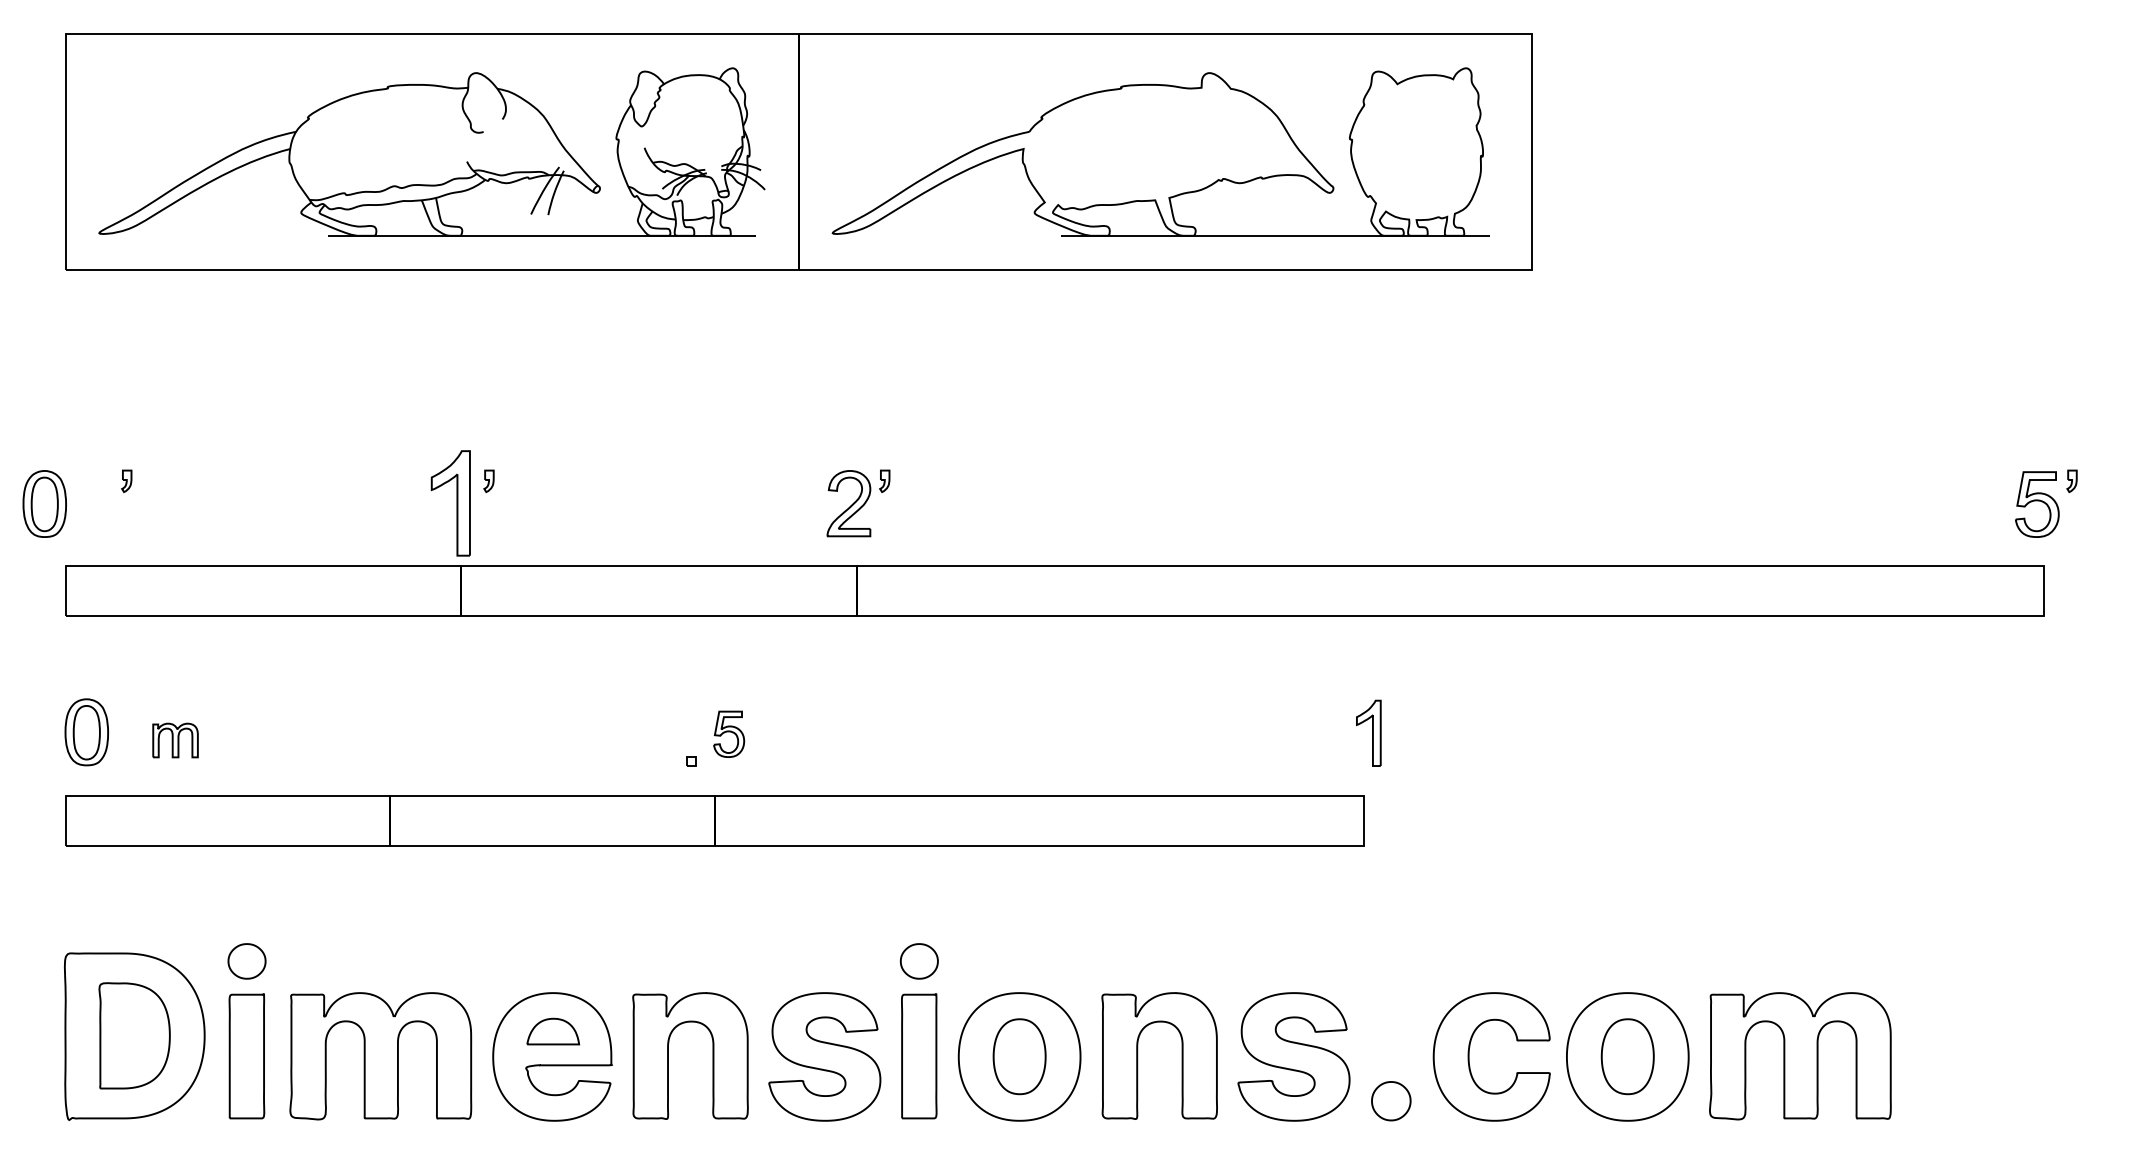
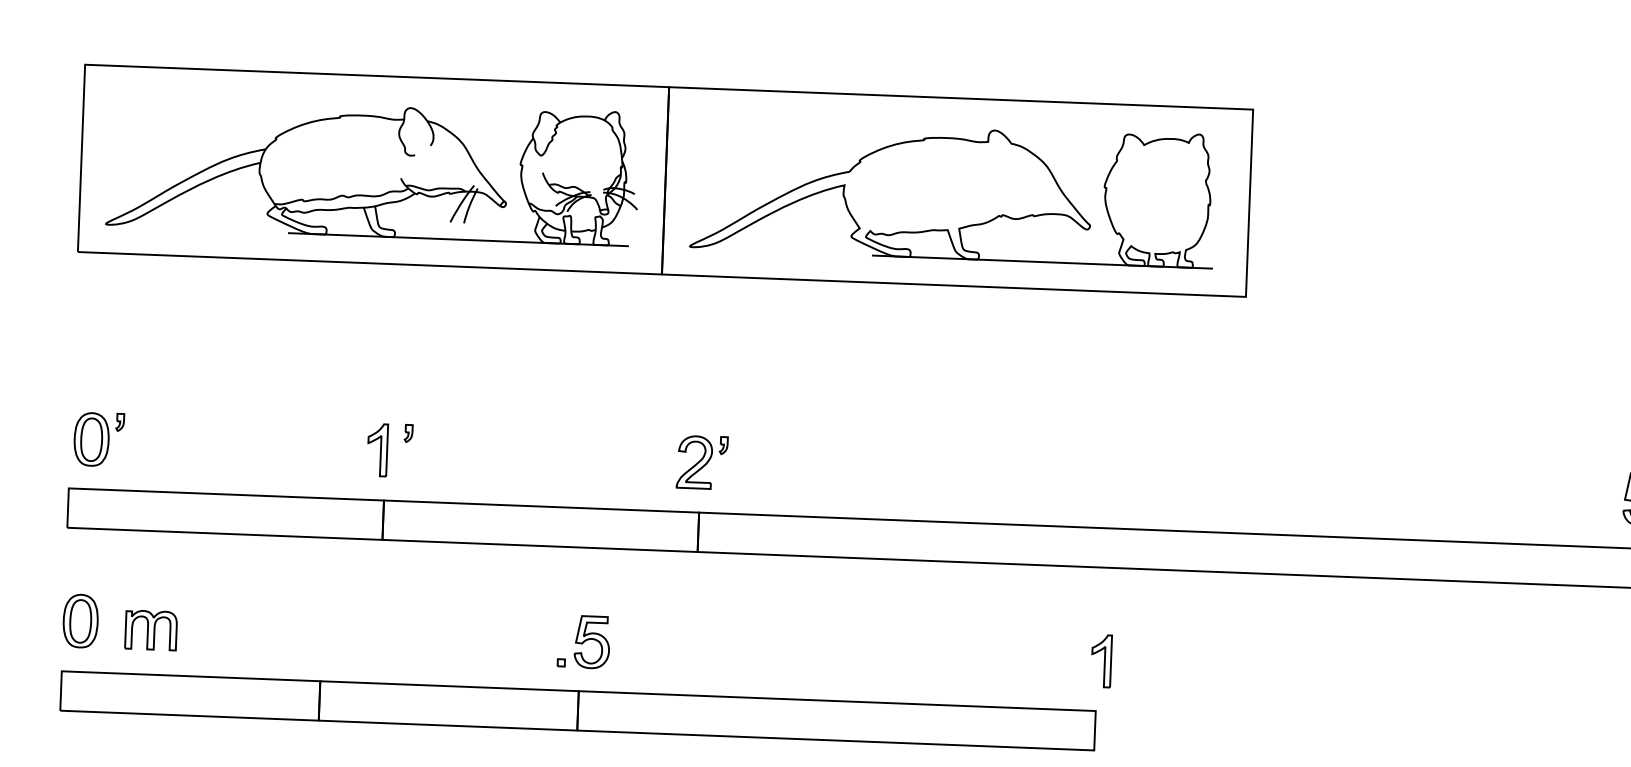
part: (44, 503) -> (91, 439), moved
part: (450, 503) -> (377, 450), size x0.62
part: (728, 734) -> (591, 642), size x1.43
part: (175, 740) -> (151, 630), size x1.43

